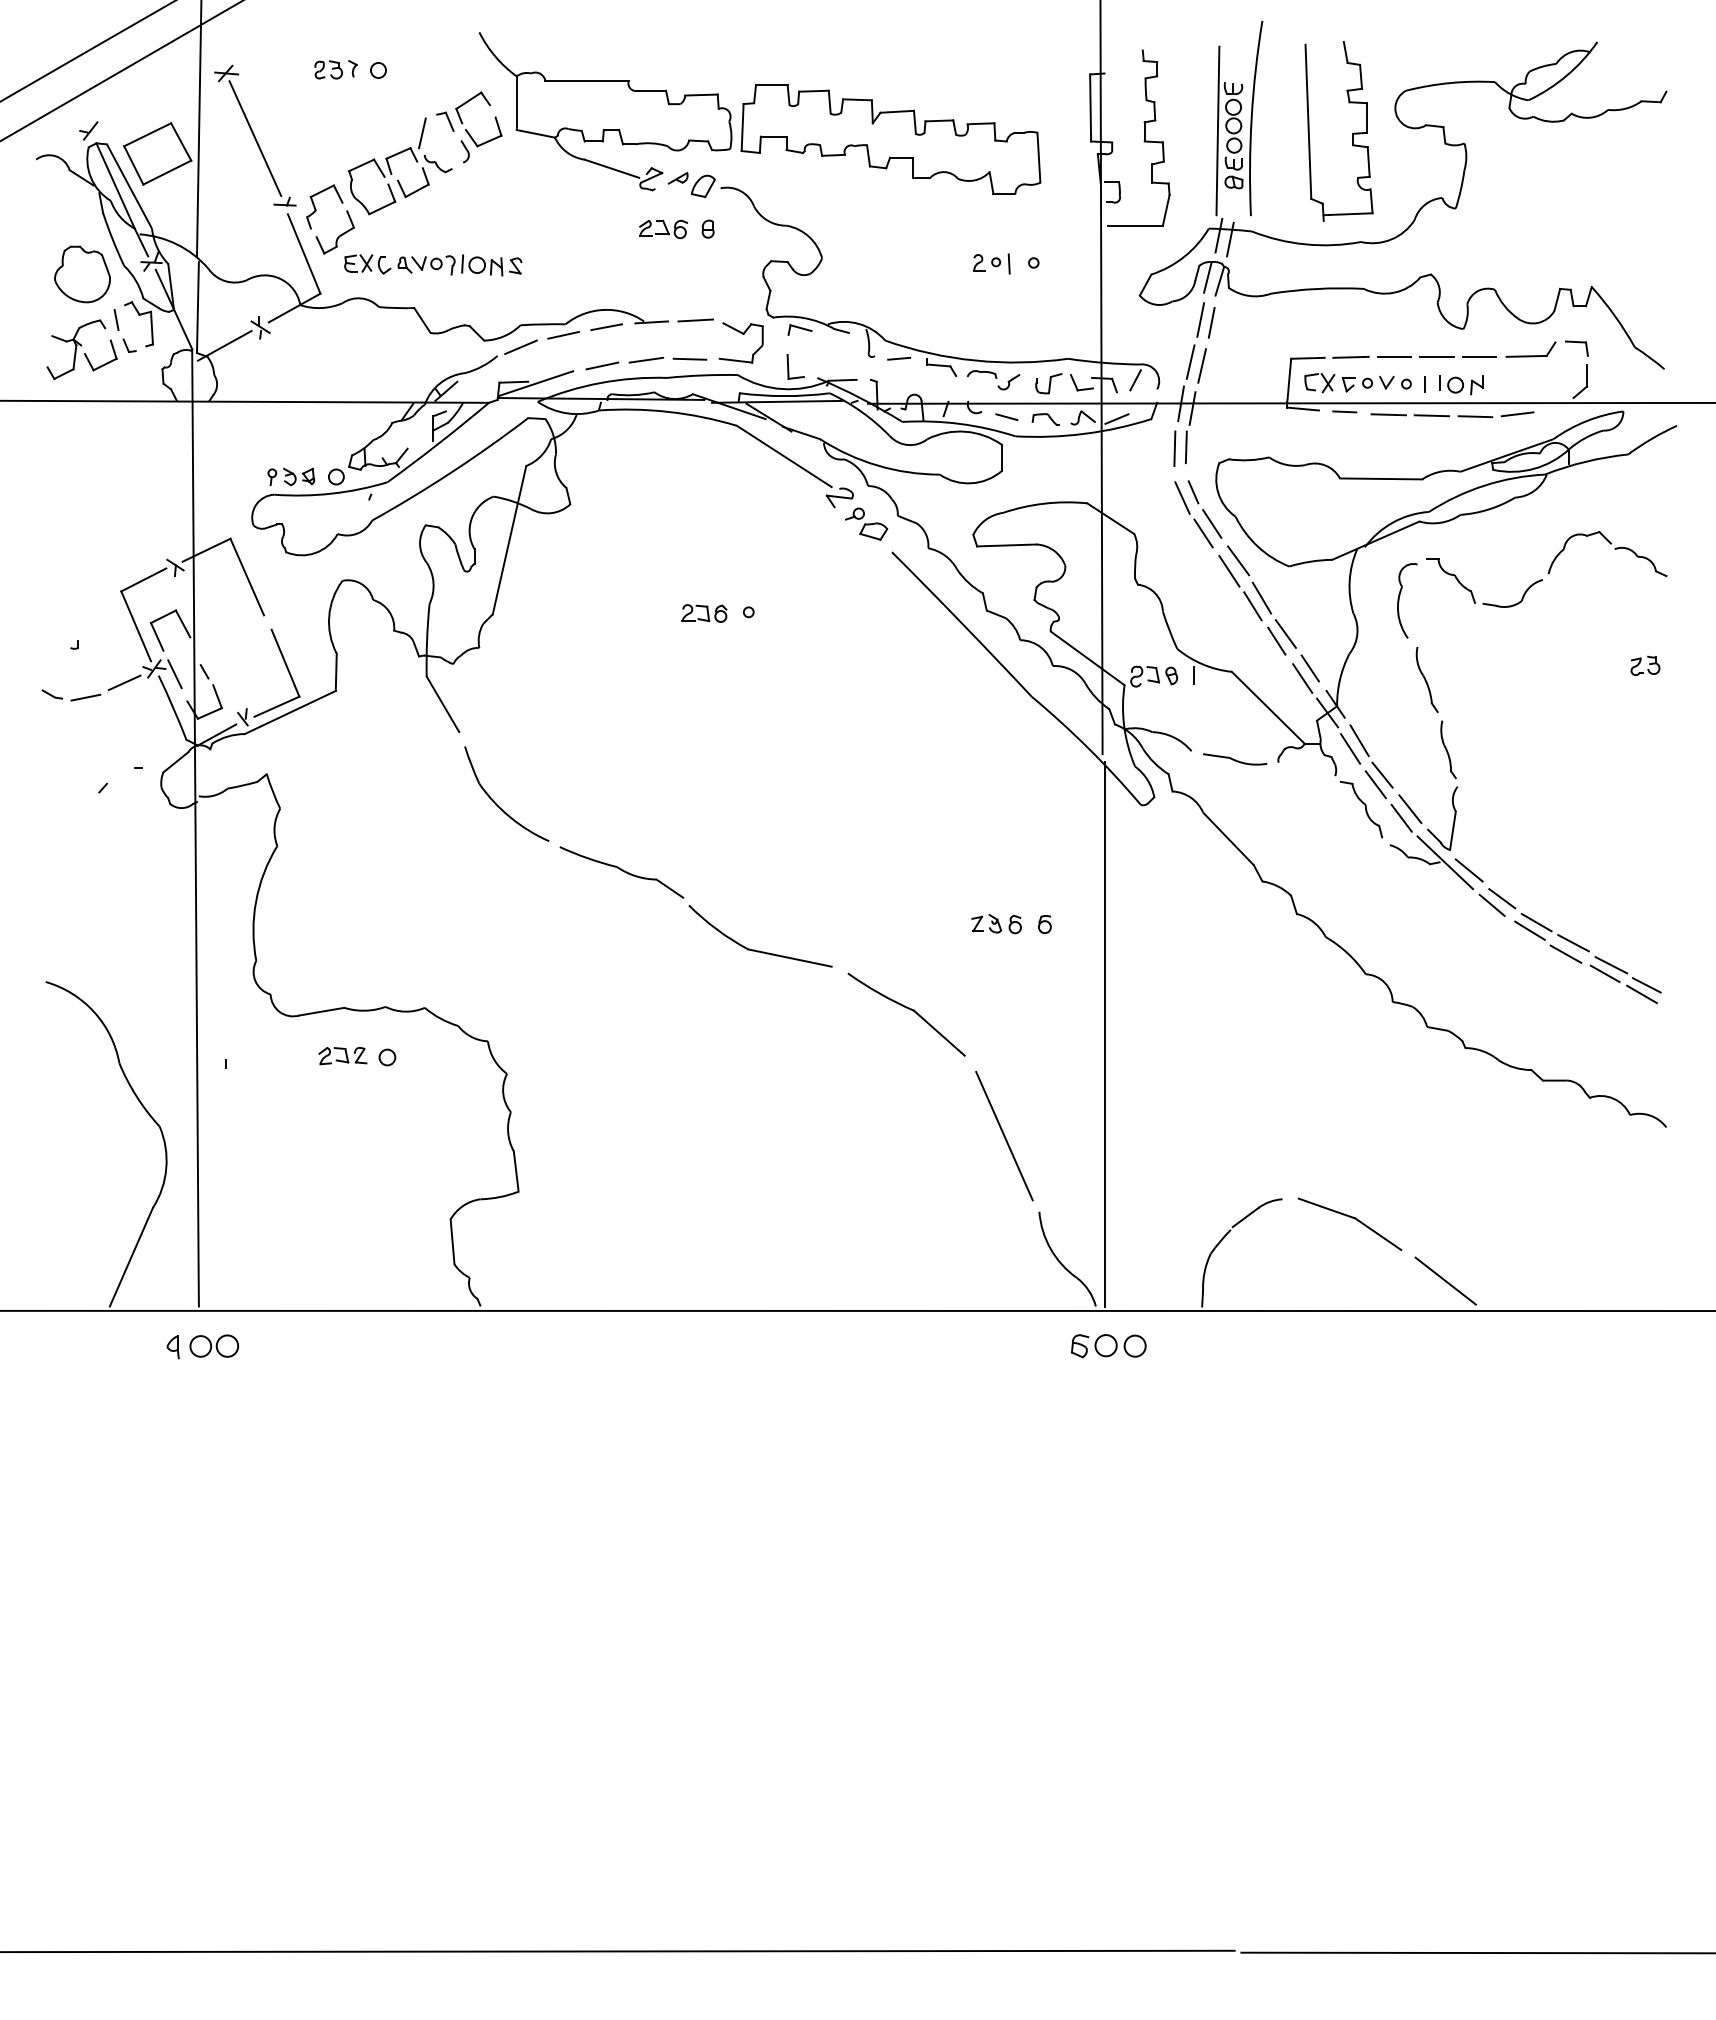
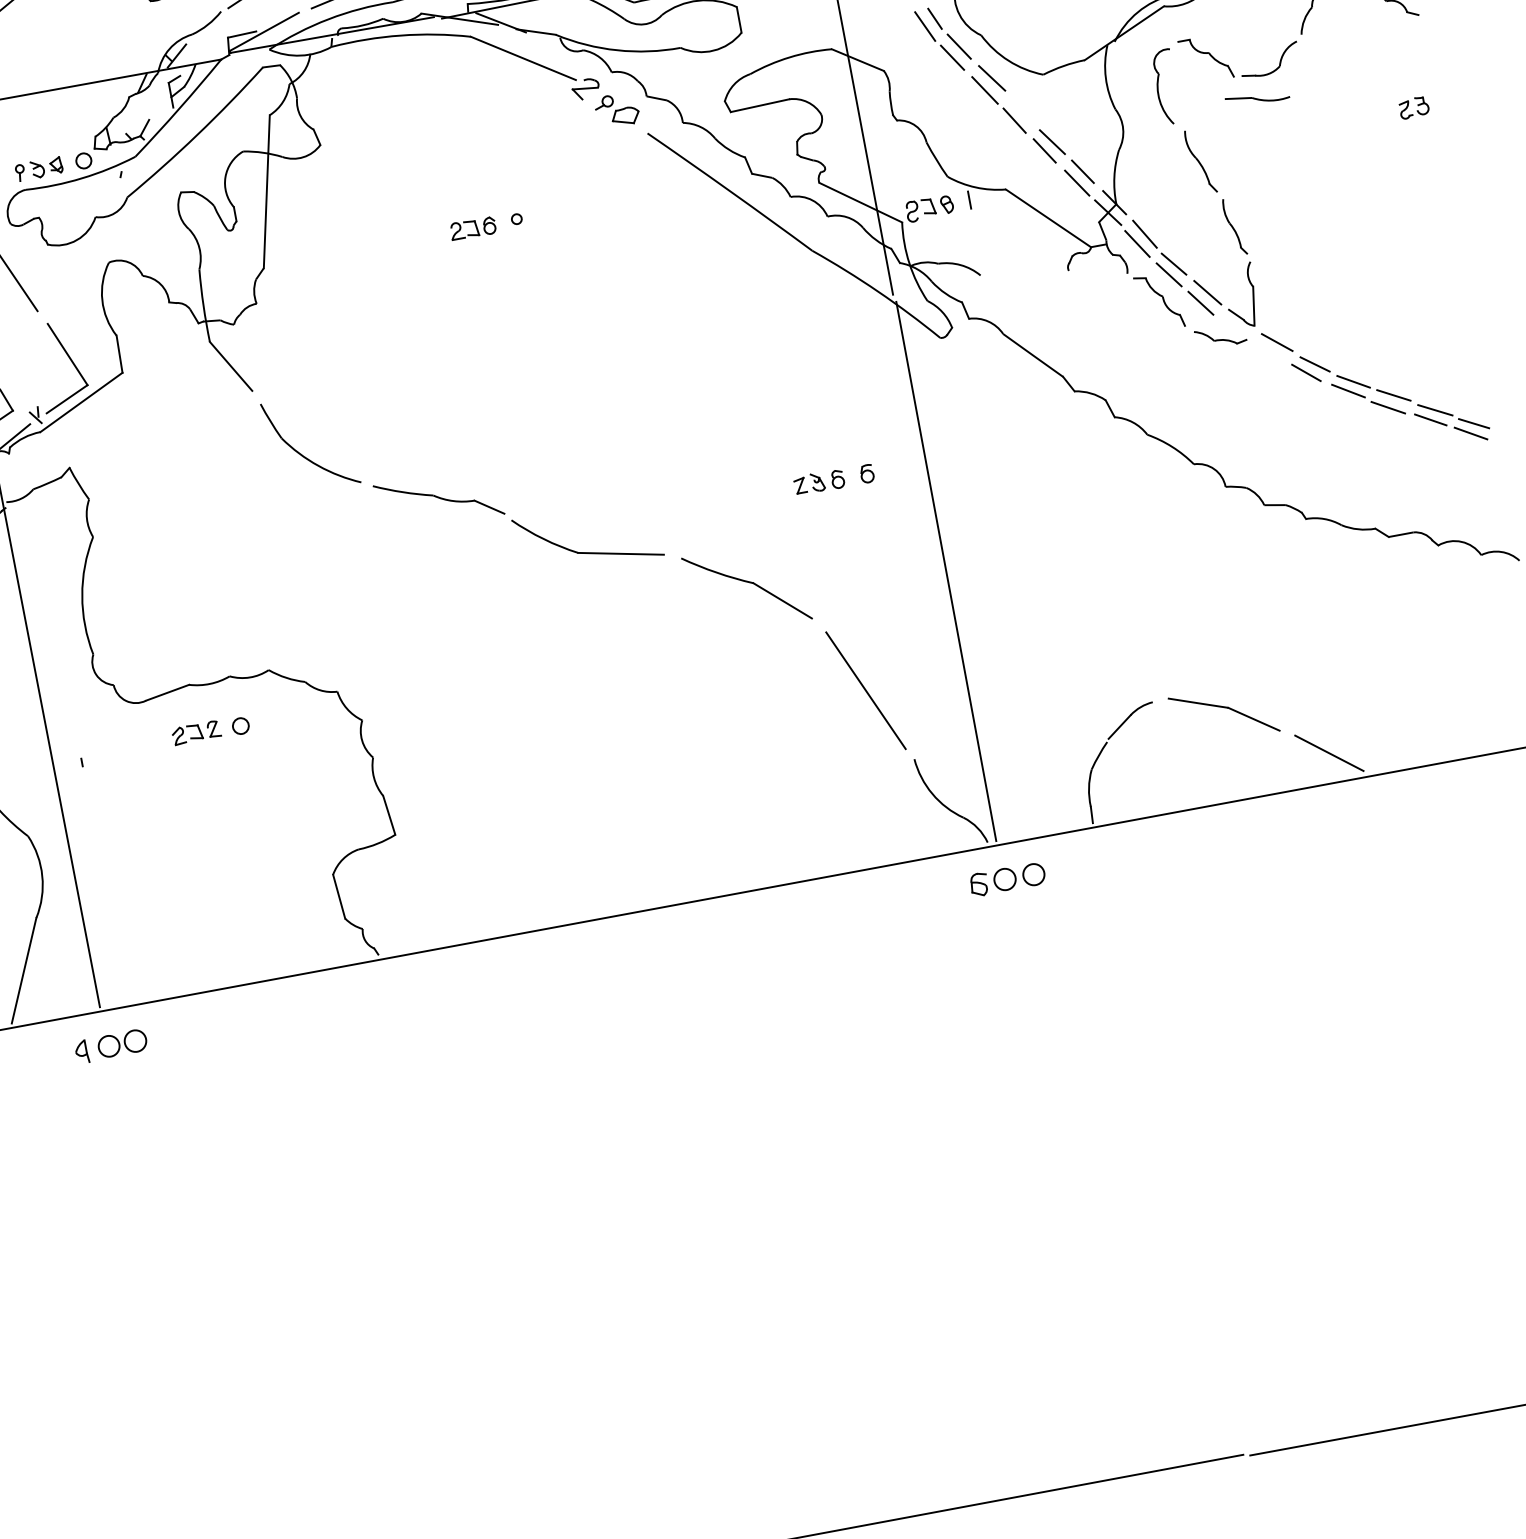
line: (1261, 597) -> (1021, 110), removed
part: (1235, 759) -> (1257, 98), moved
line: (1445, 862) -> (1252, 339), removed

